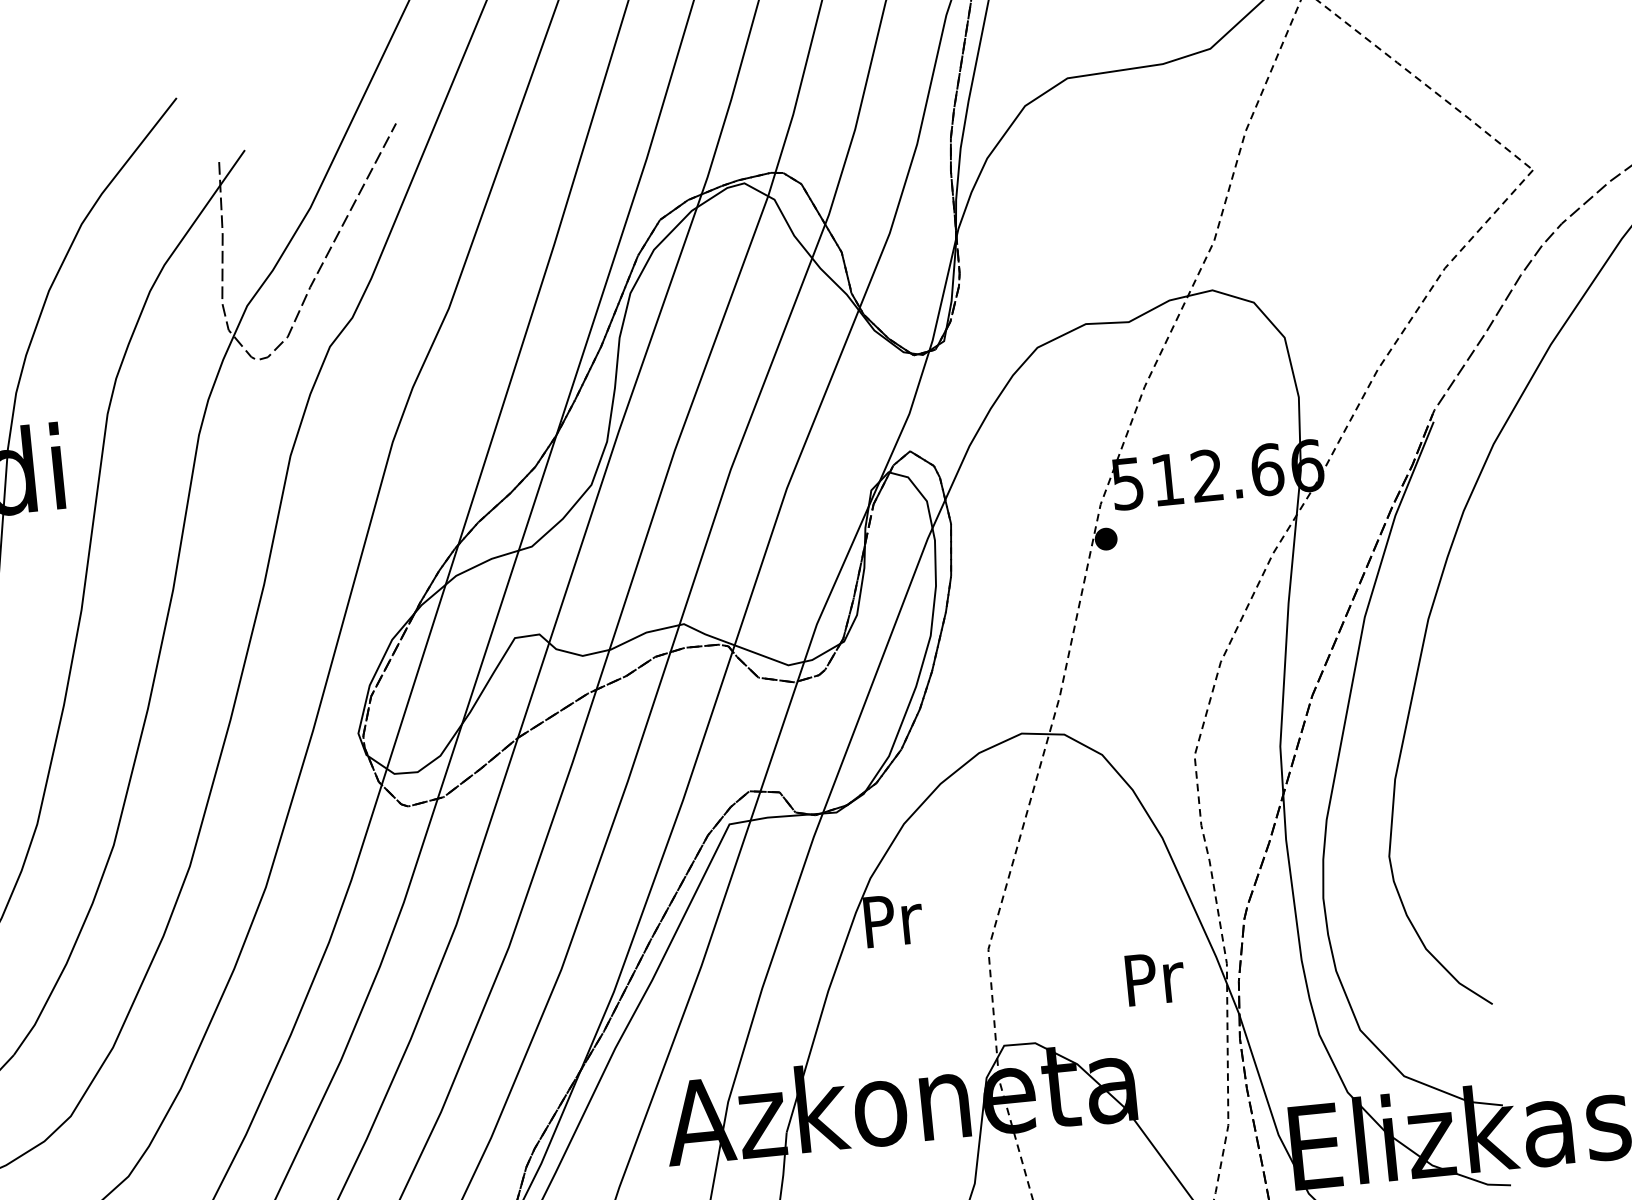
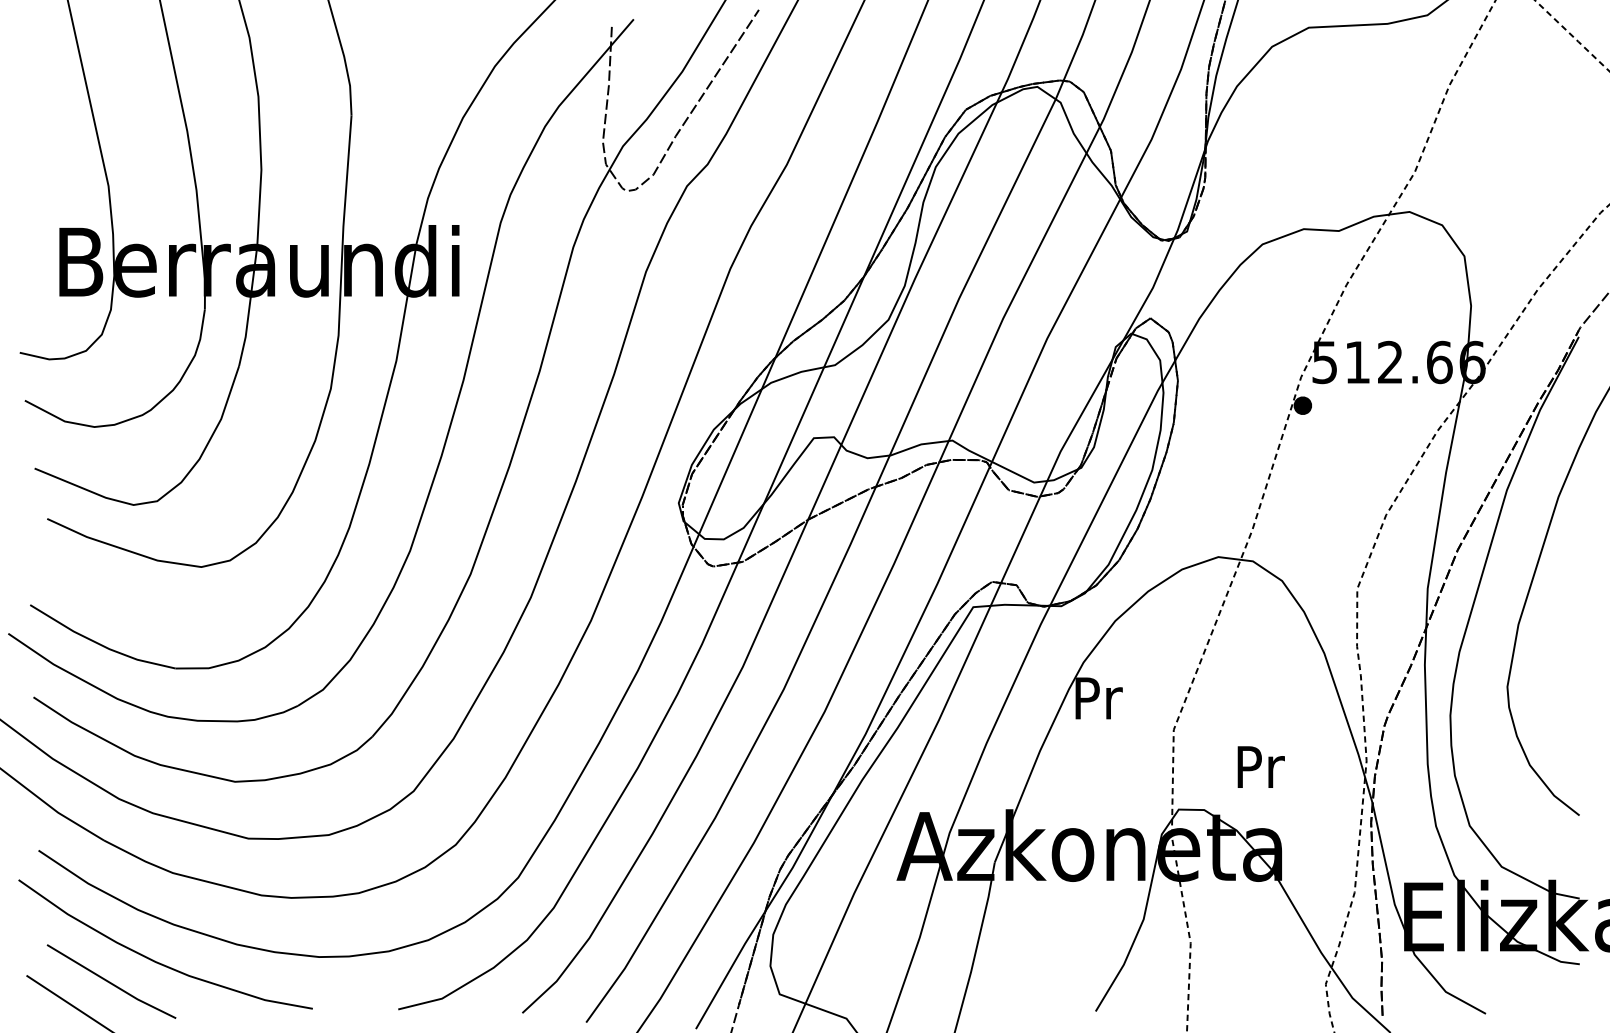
text: (1154, 977) -> (1260, 766), moved

